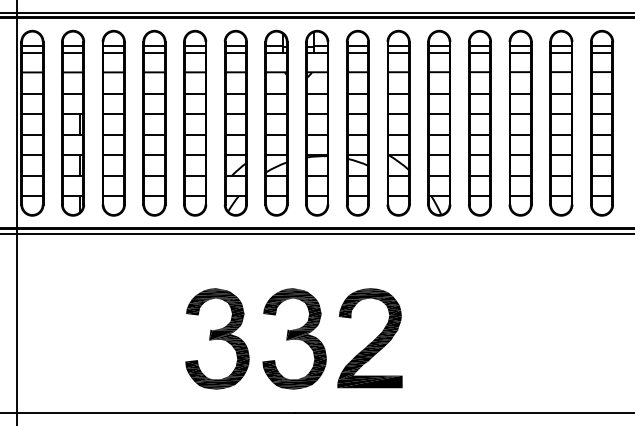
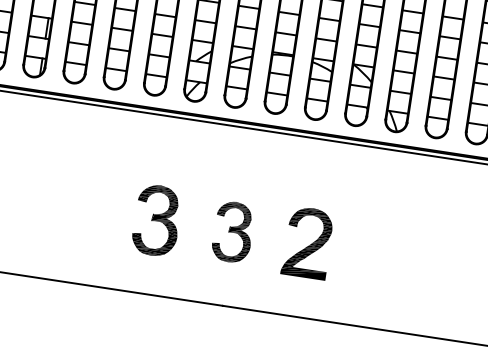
part: (217, 338) -> (157, 220), size x0.7
part: (294, 338) -> (233, 231), size x0.6
part: (369, 338) -> (307, 243), size x0.7

